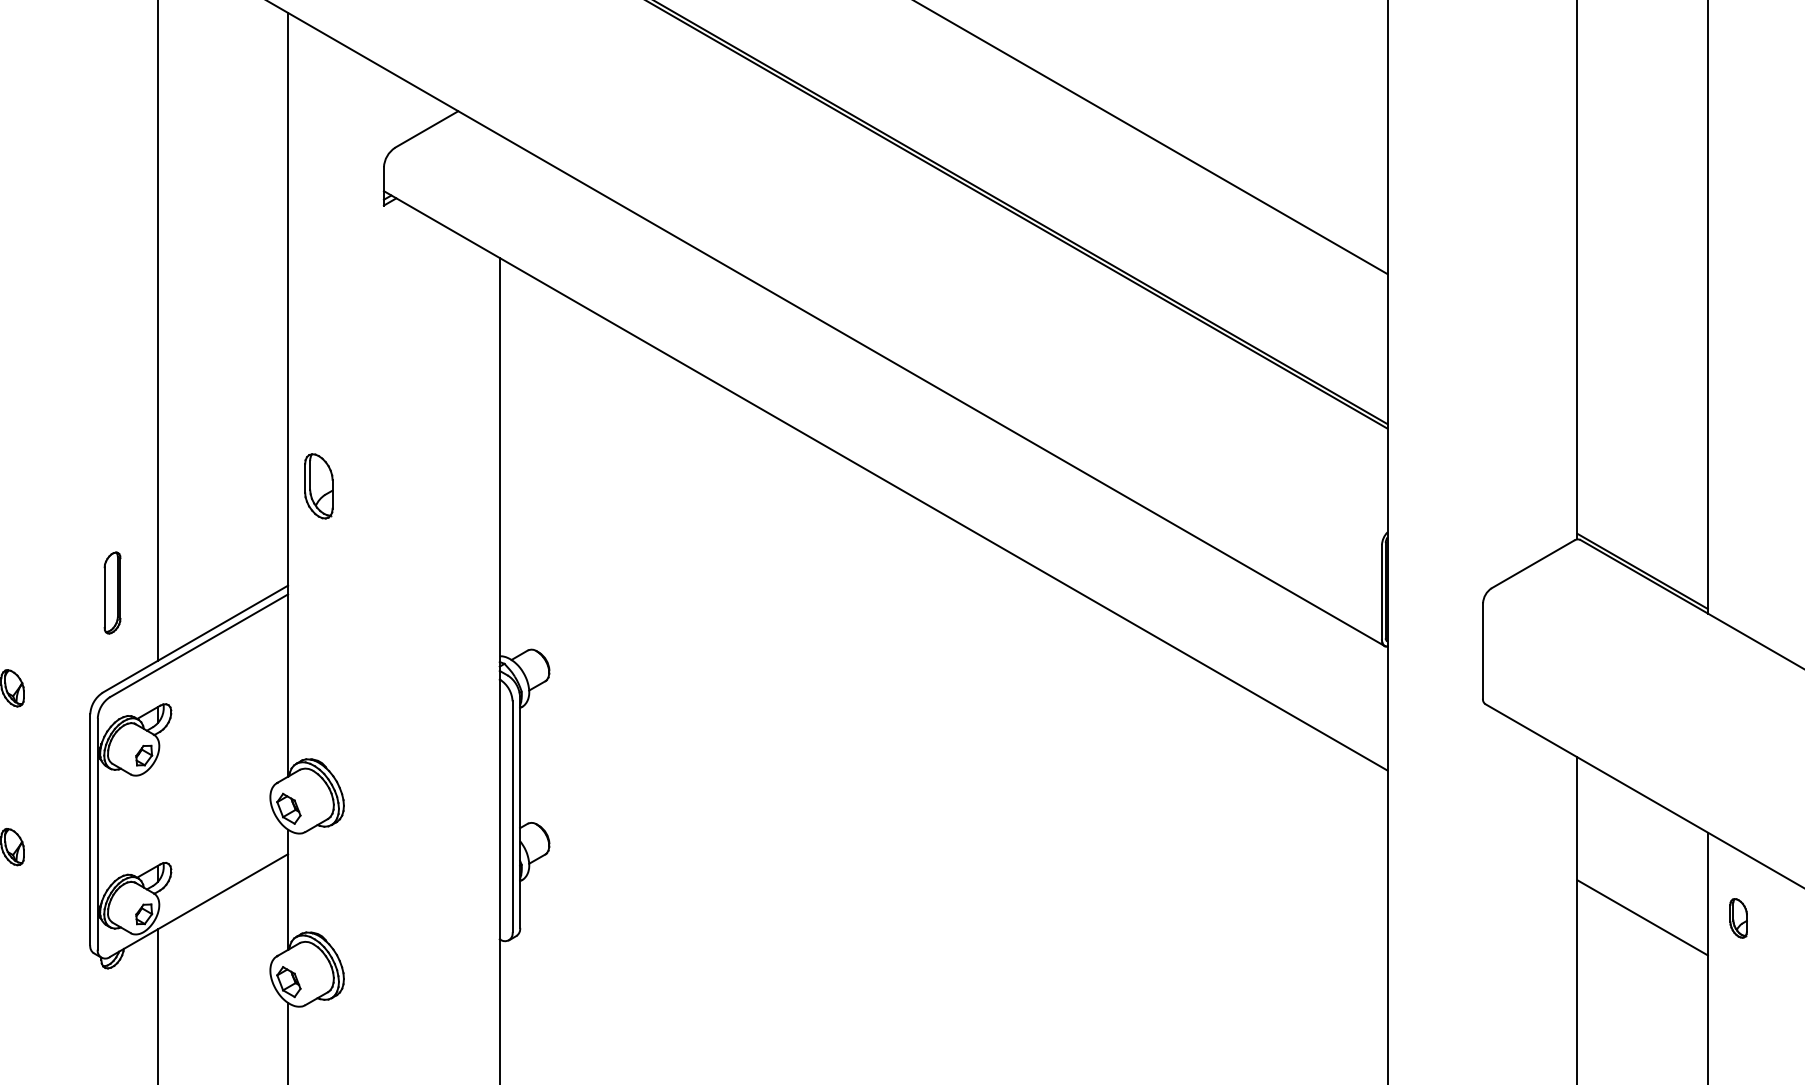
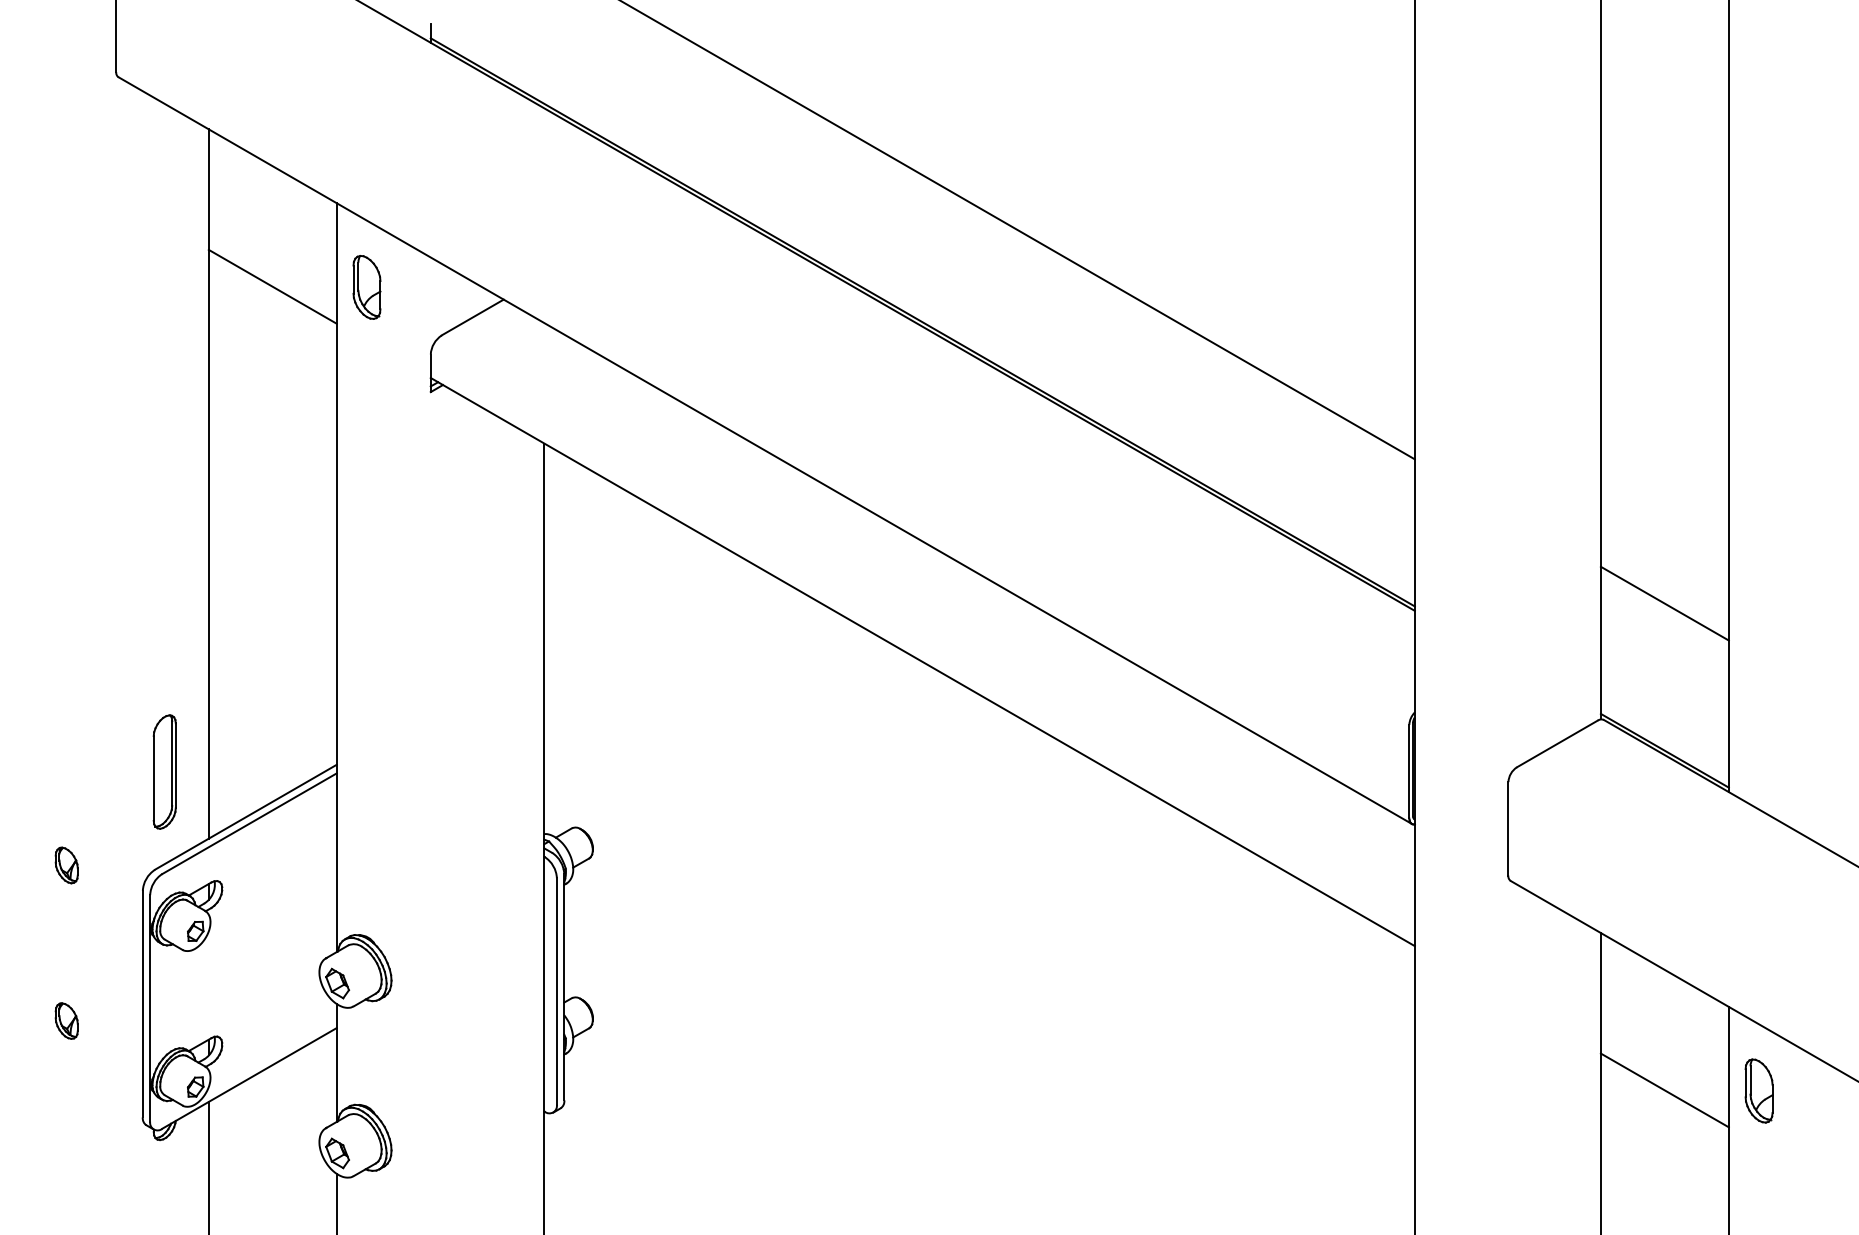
line: (222, 97) -> (272, 286), added
line: (1642, 421) -> (1664, 603), added
part: (318, 486) -> (366, 287), moved
part: (112, 592) -> (164, 771), size x1.43
part: (1738, 917) -> (1758, 1090), size x1.67

